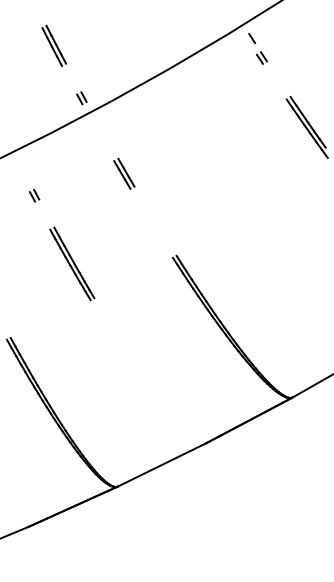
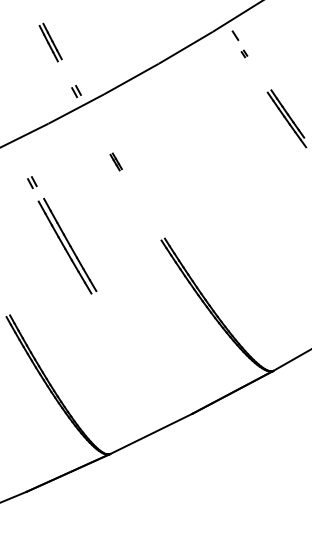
part: (261, 57) -> (244, 53), size x0.6
part: (124, 173) -> (116, 161), size x0.6
part: (72, 263) -> (67, 245), size x1.4

